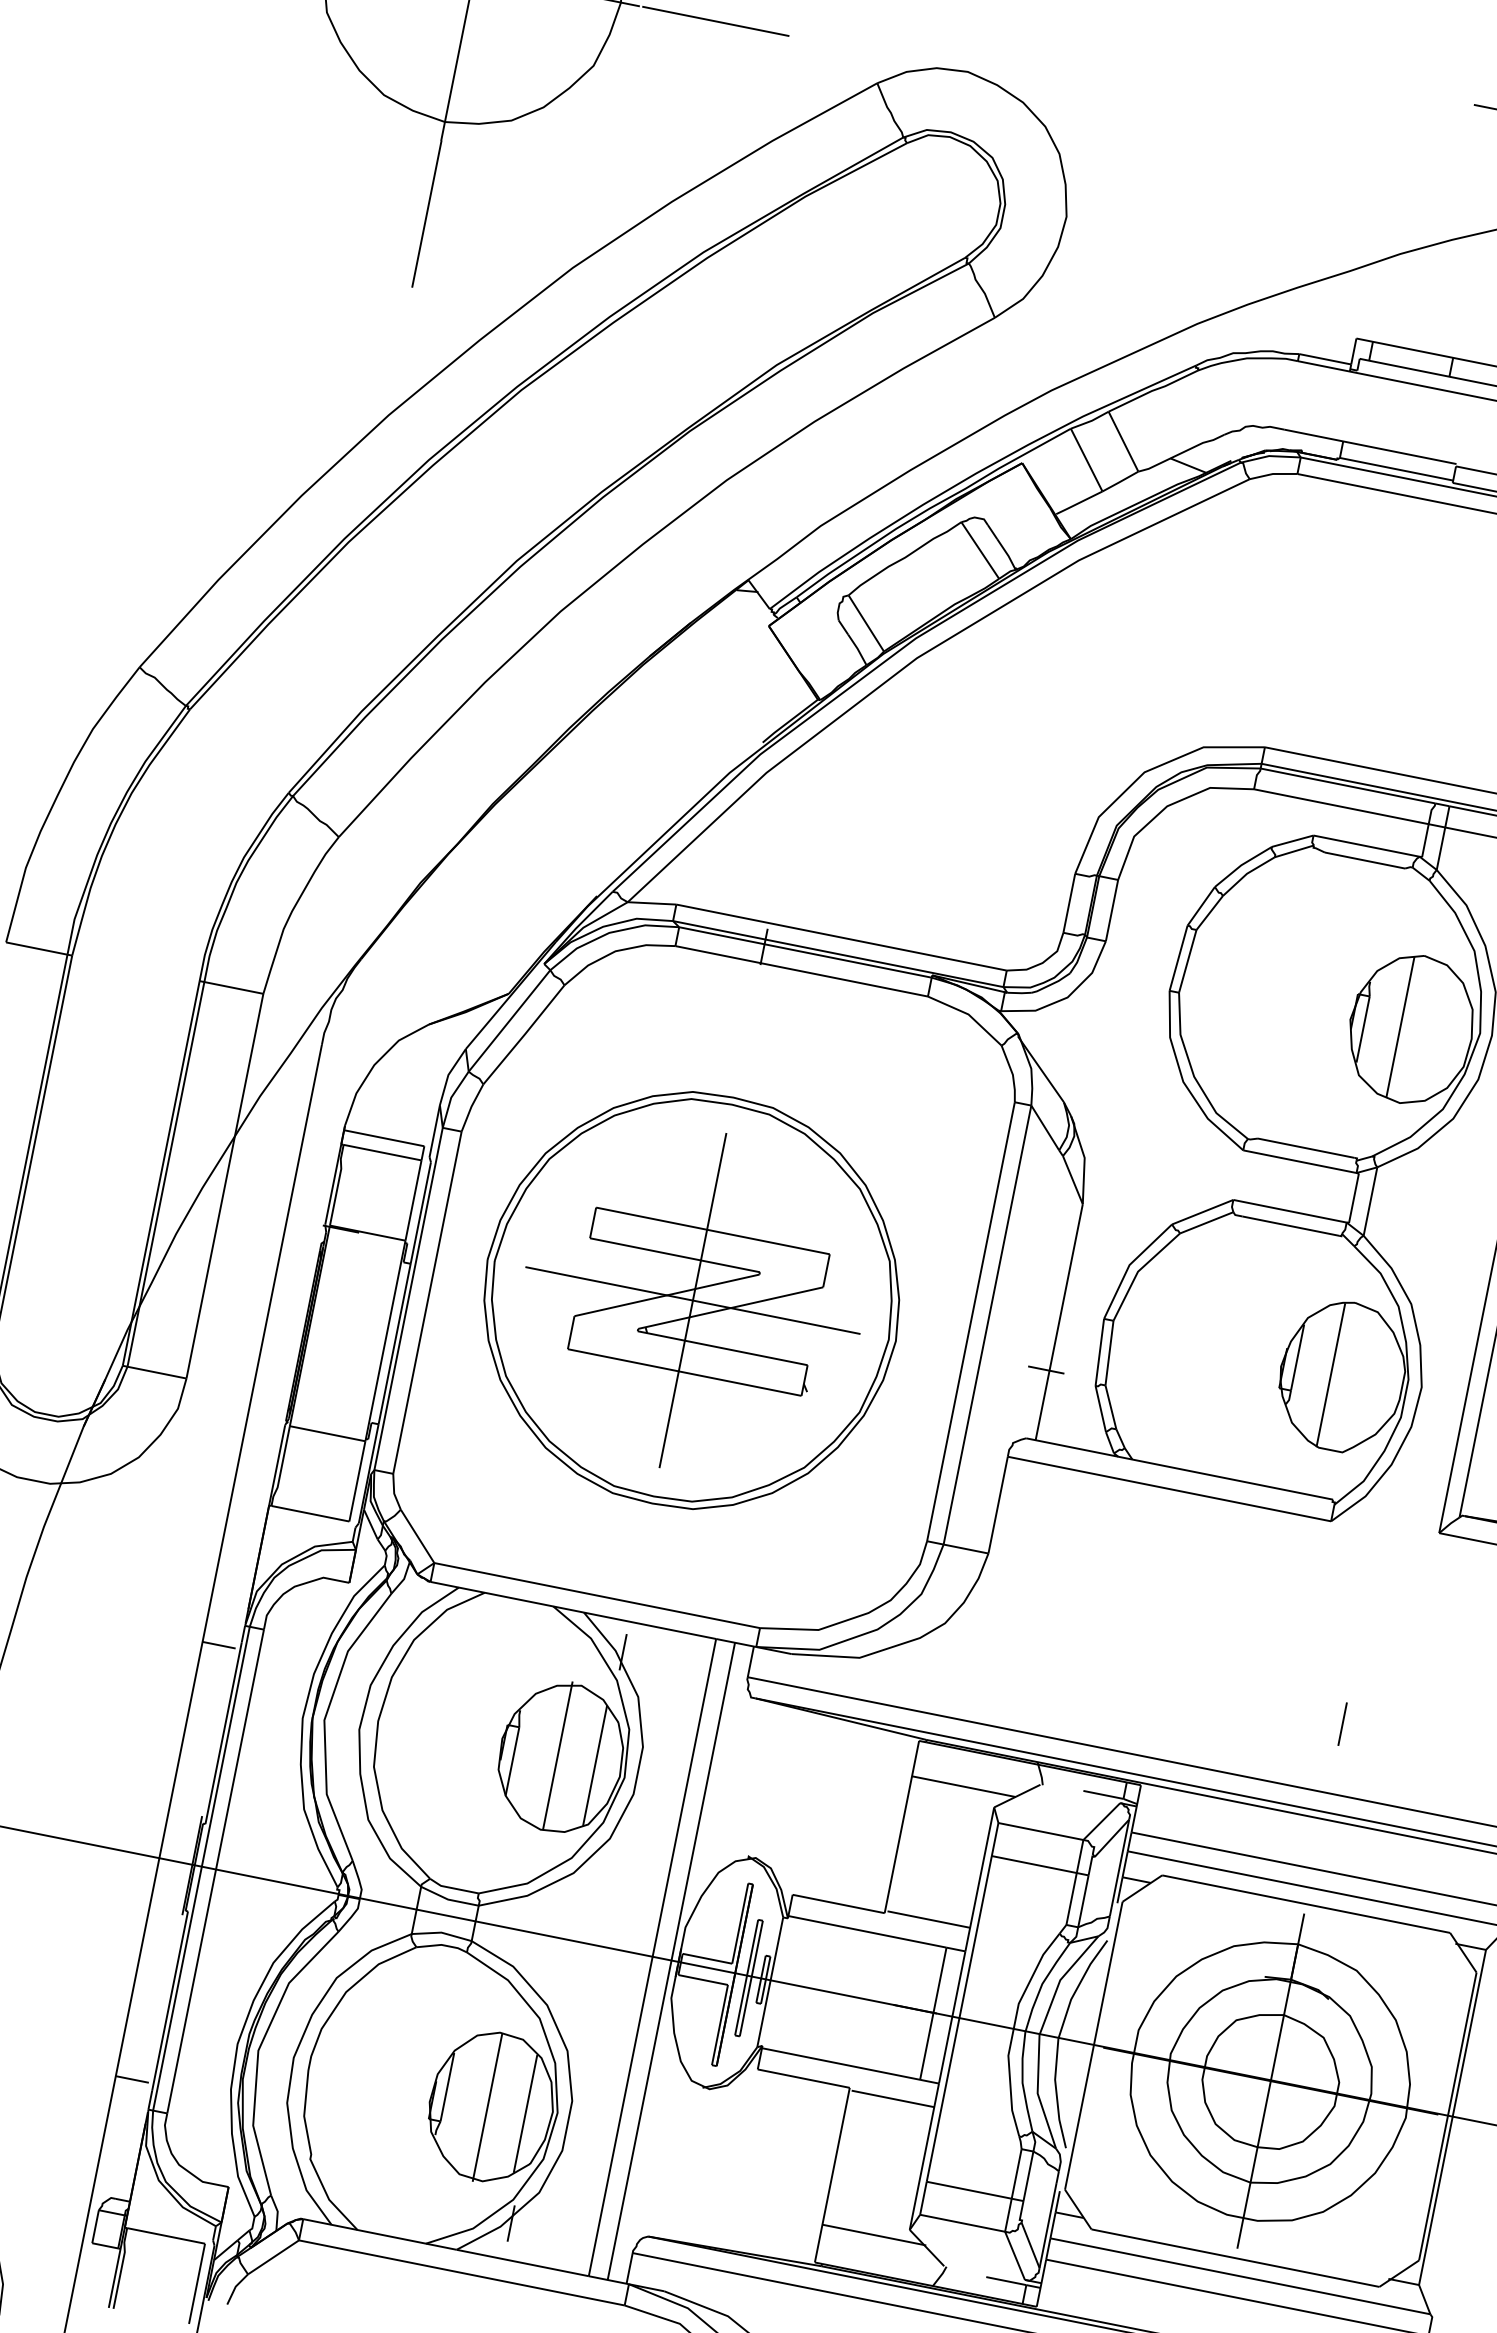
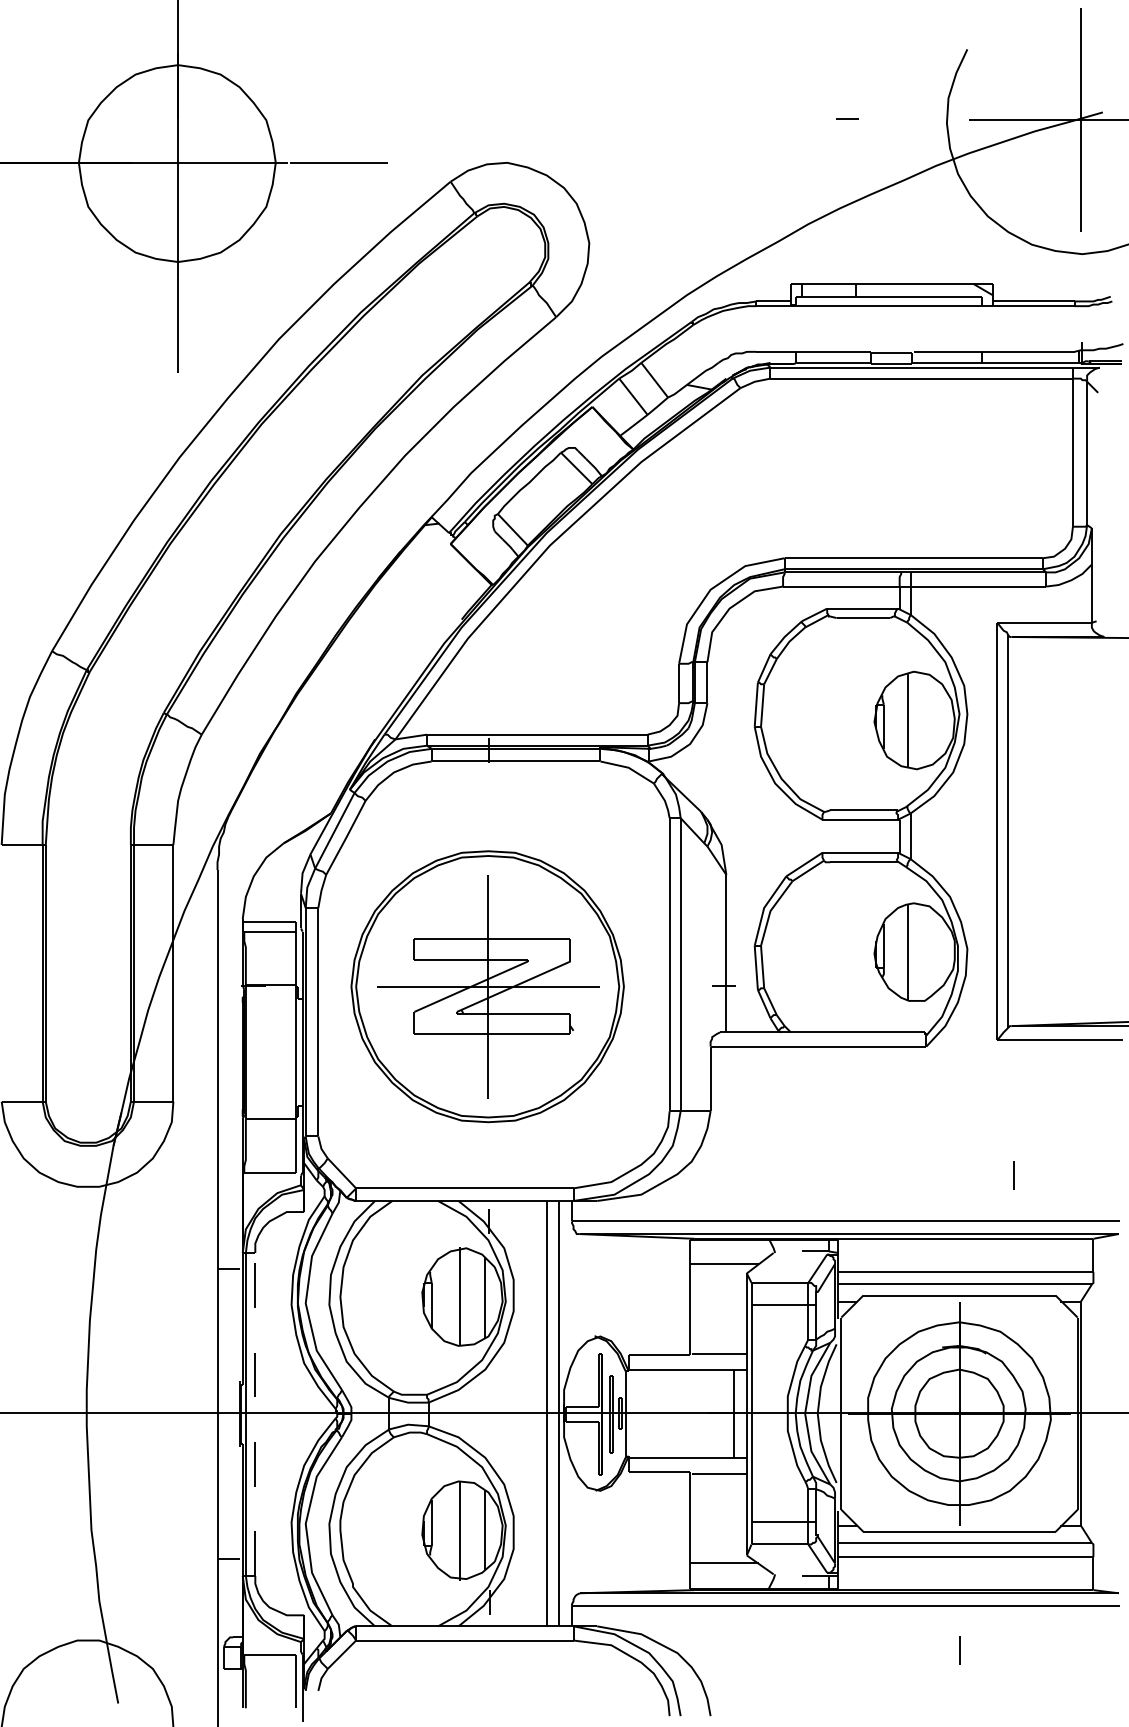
line: (1342, 1724) -> (1013, 1175), moved
line: (216, 1870) -> (255, 1413), solid -> dashed

